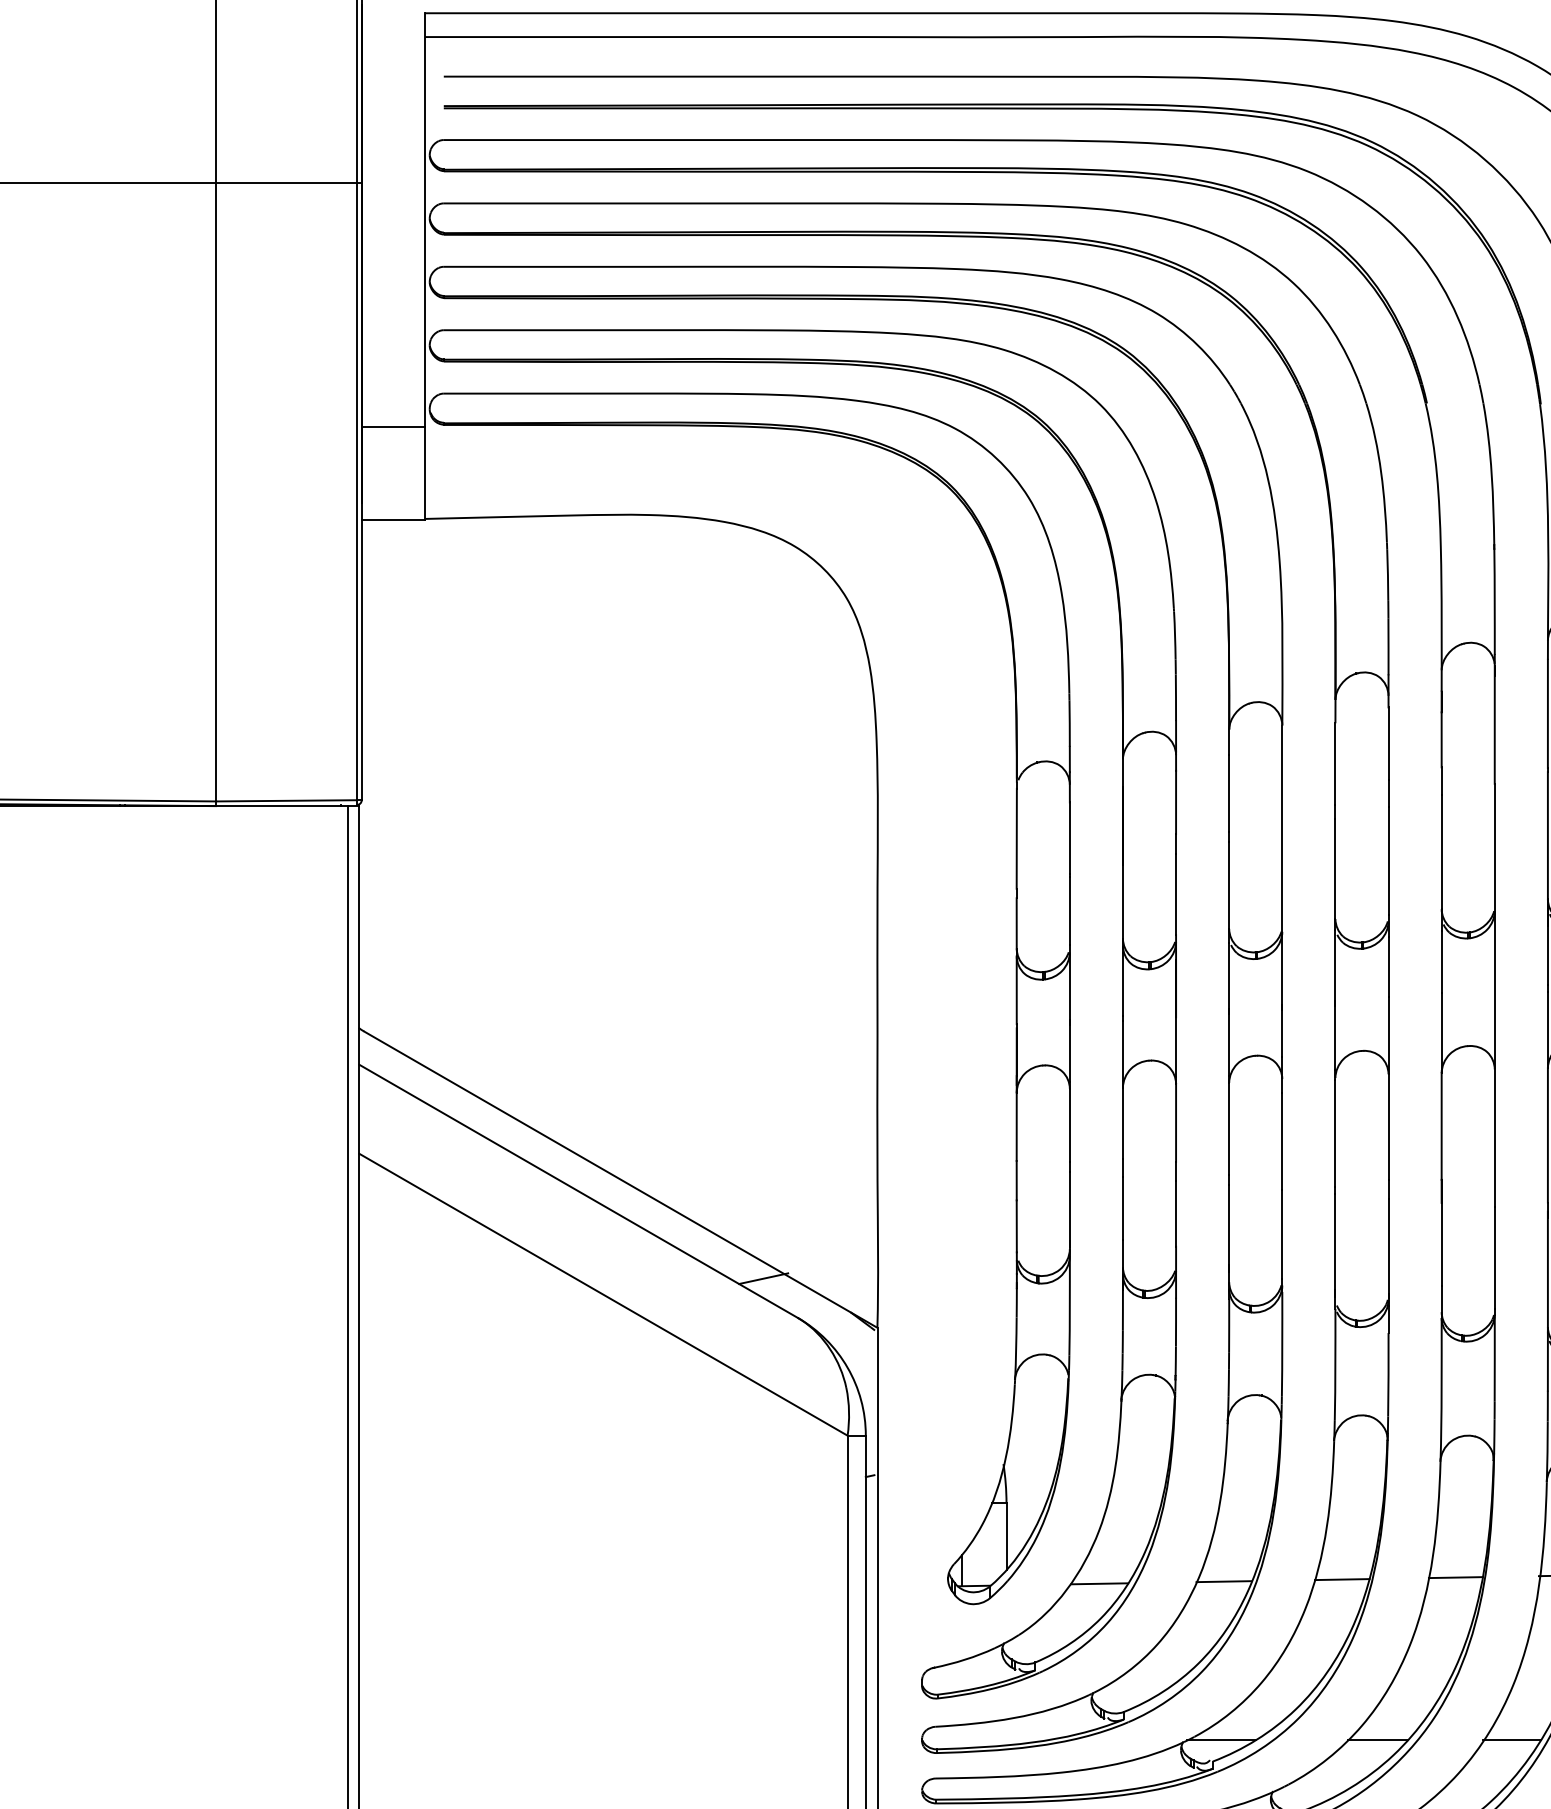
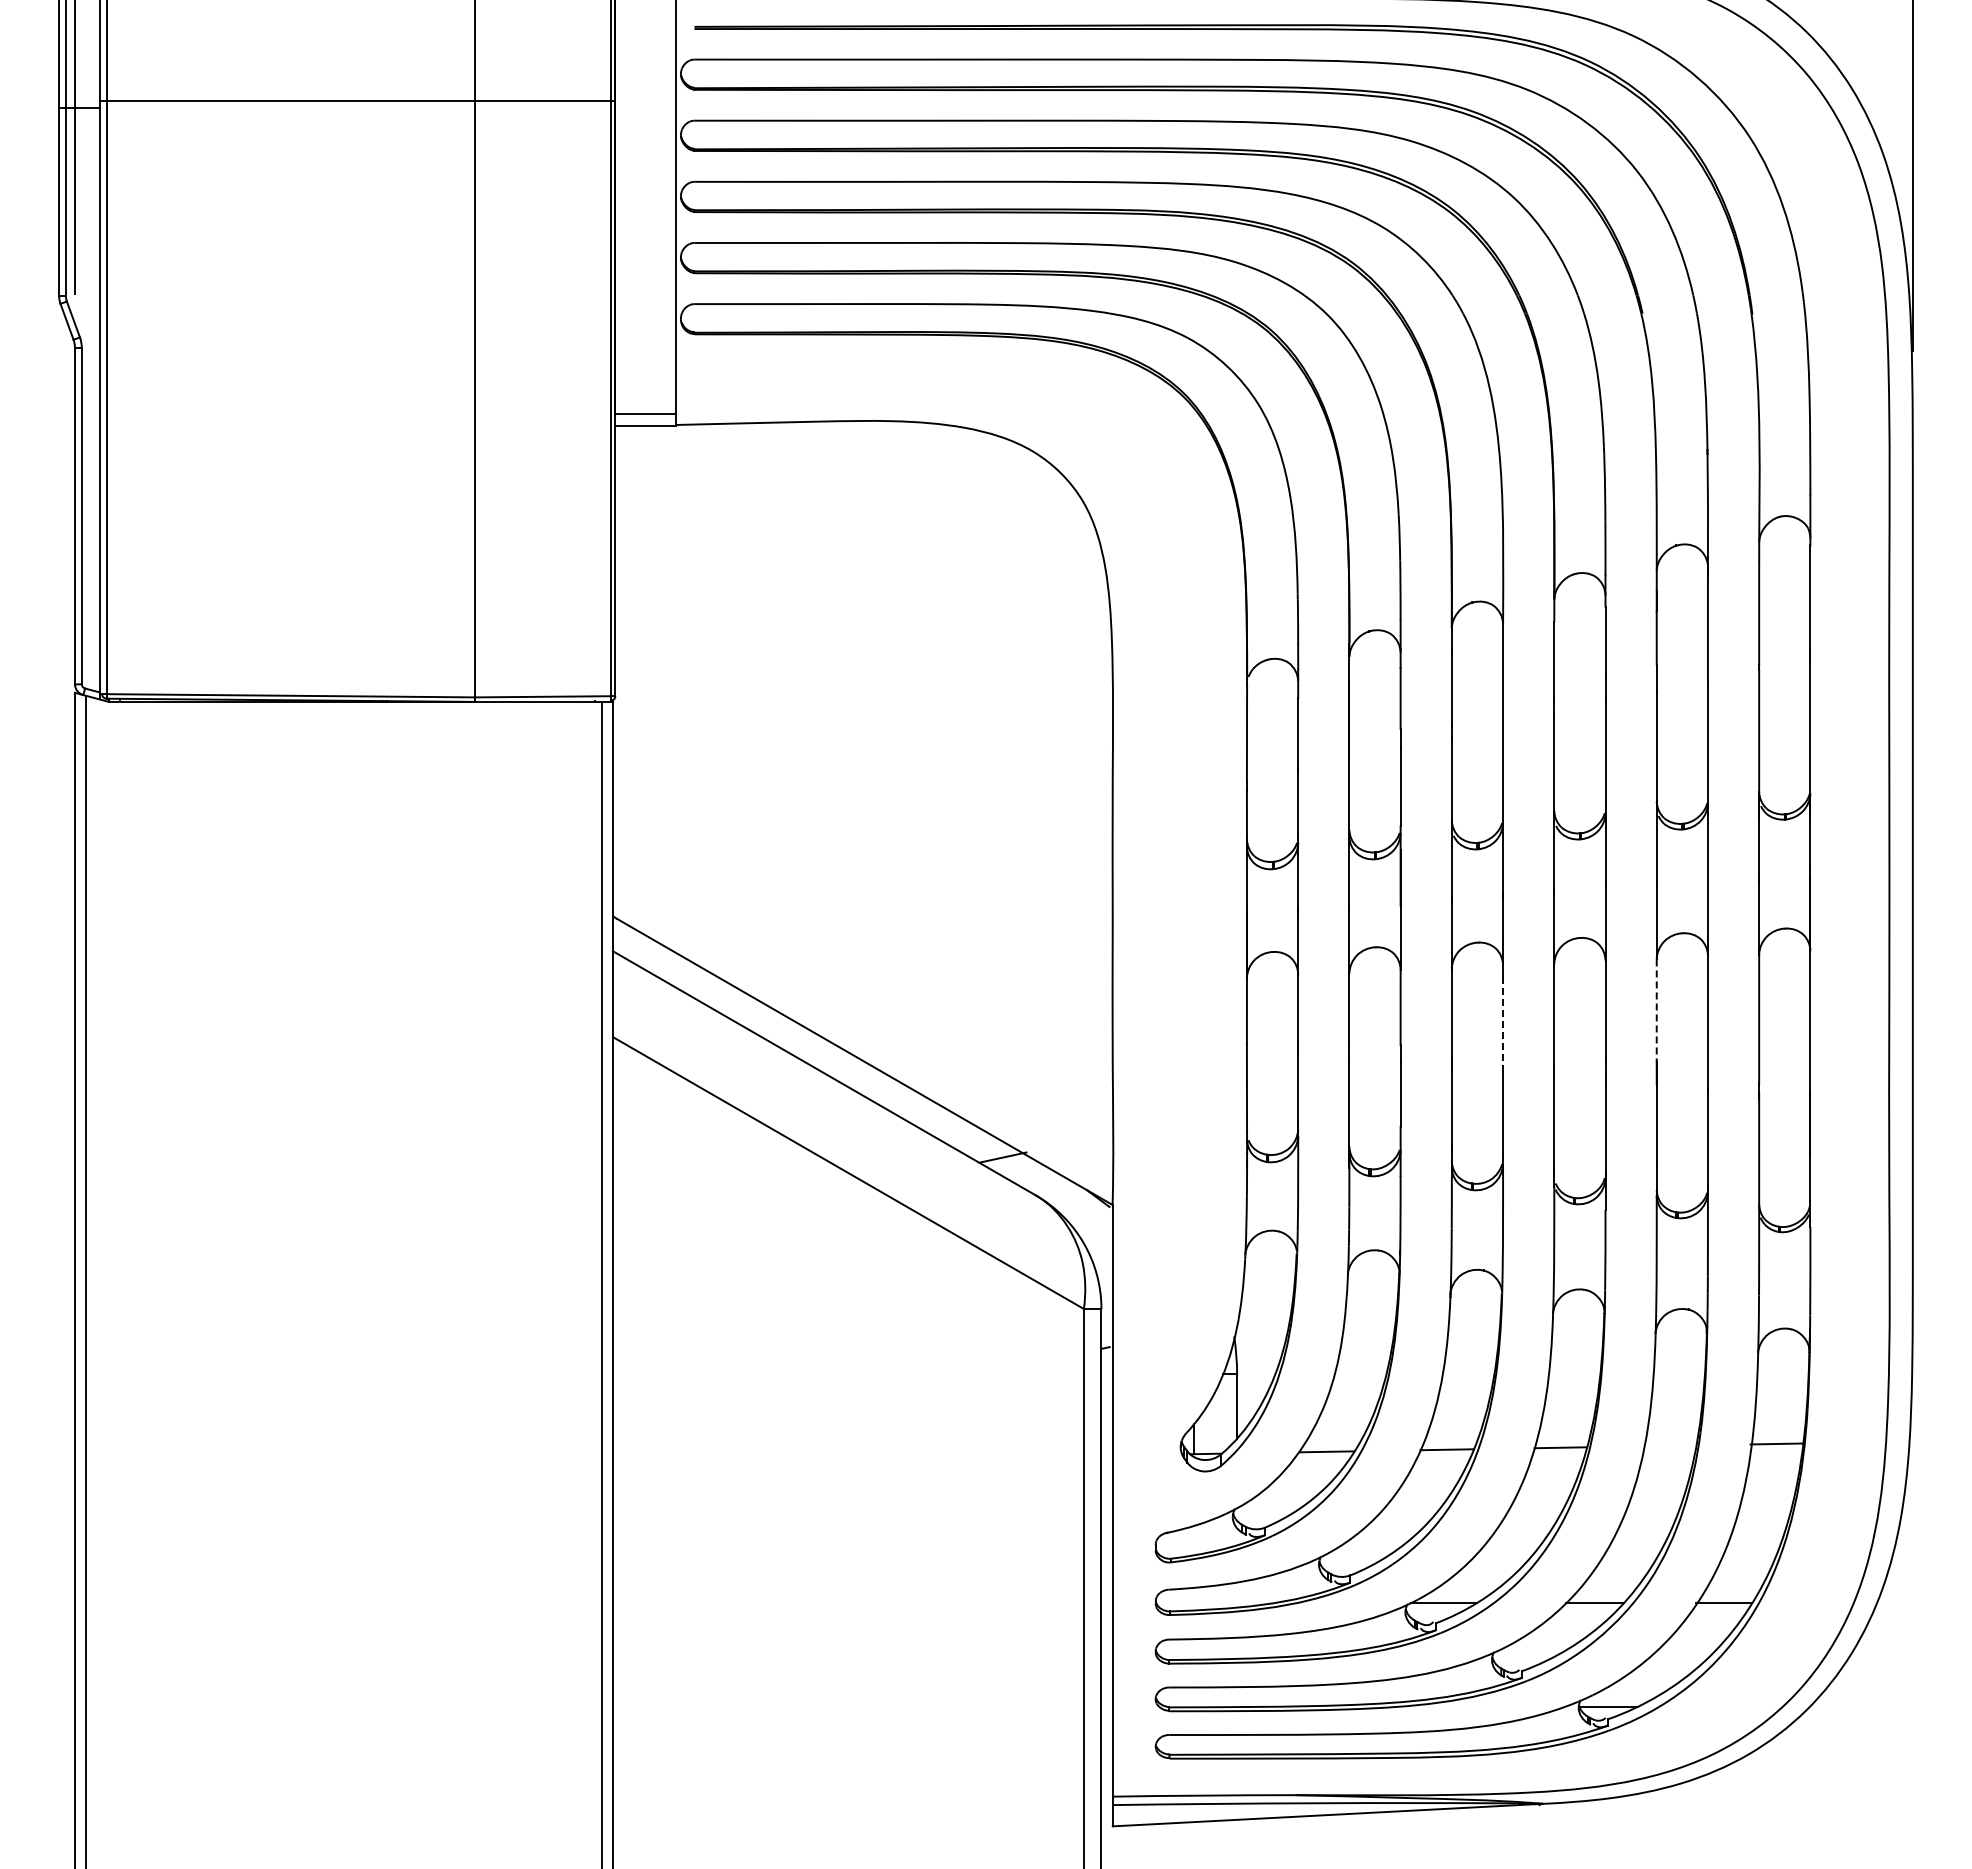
line: (393, 426) -> (645, 413), moved
line: (1441, 1127) -> (1656, 1011), solid -> dashed
line: (1282, 1140) -> (1503, 1024), solid -> dashed
line: (1455, 1577) -> (1670, 1445), removed

